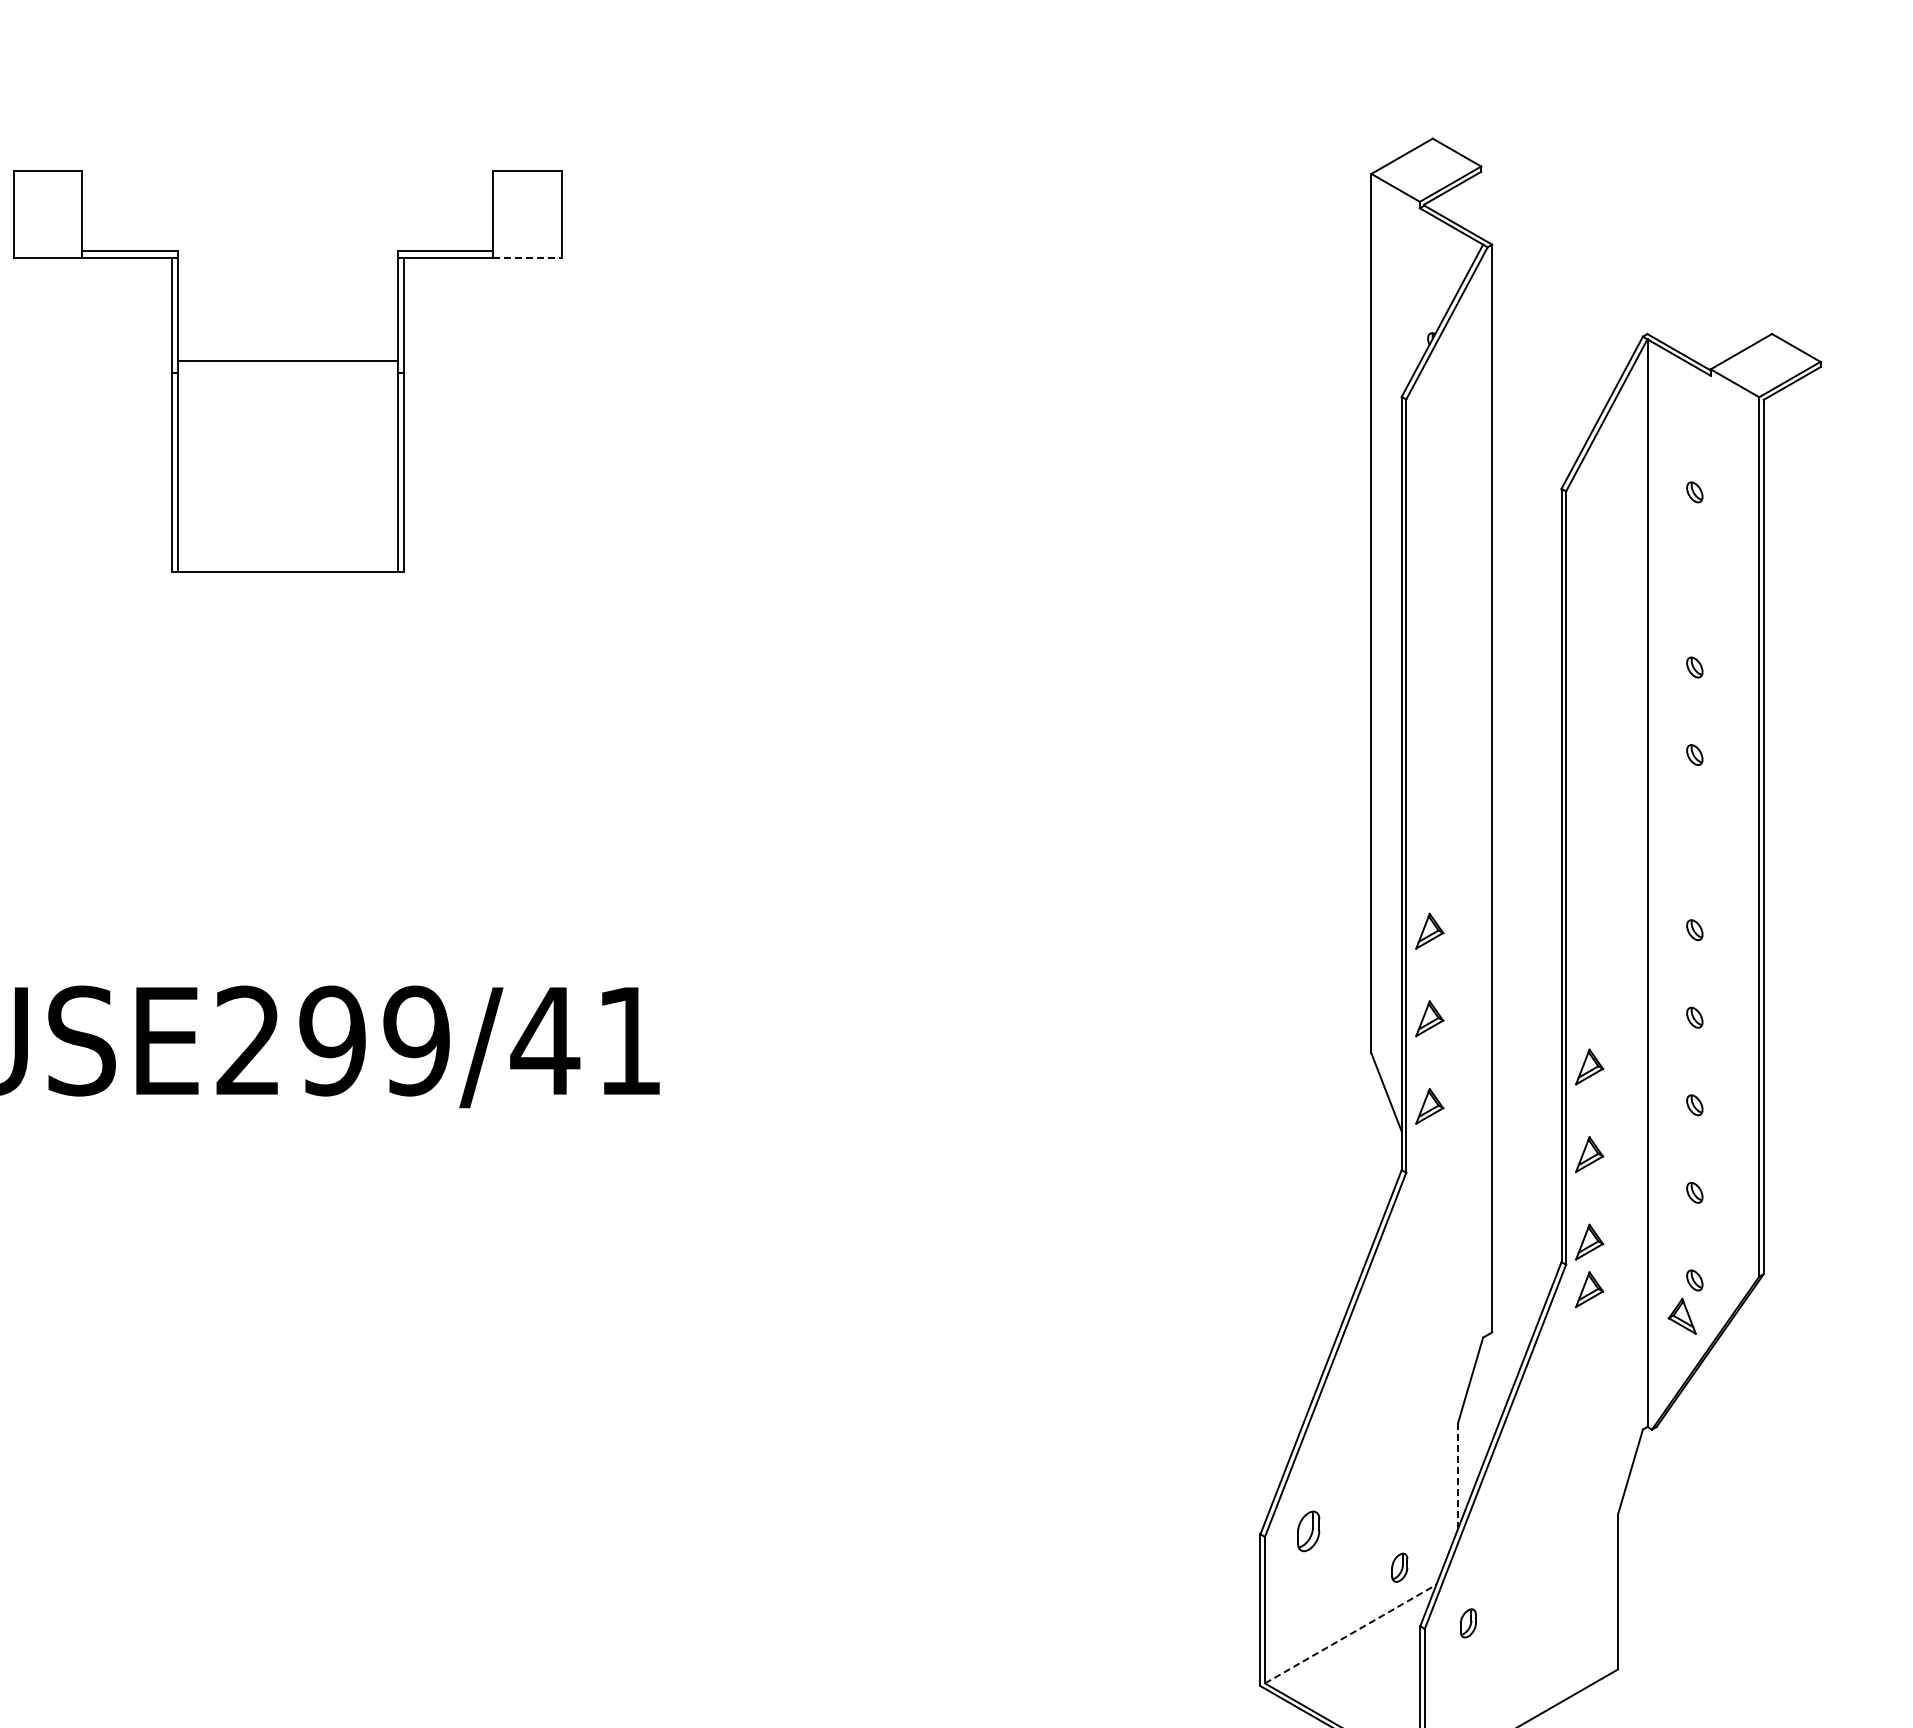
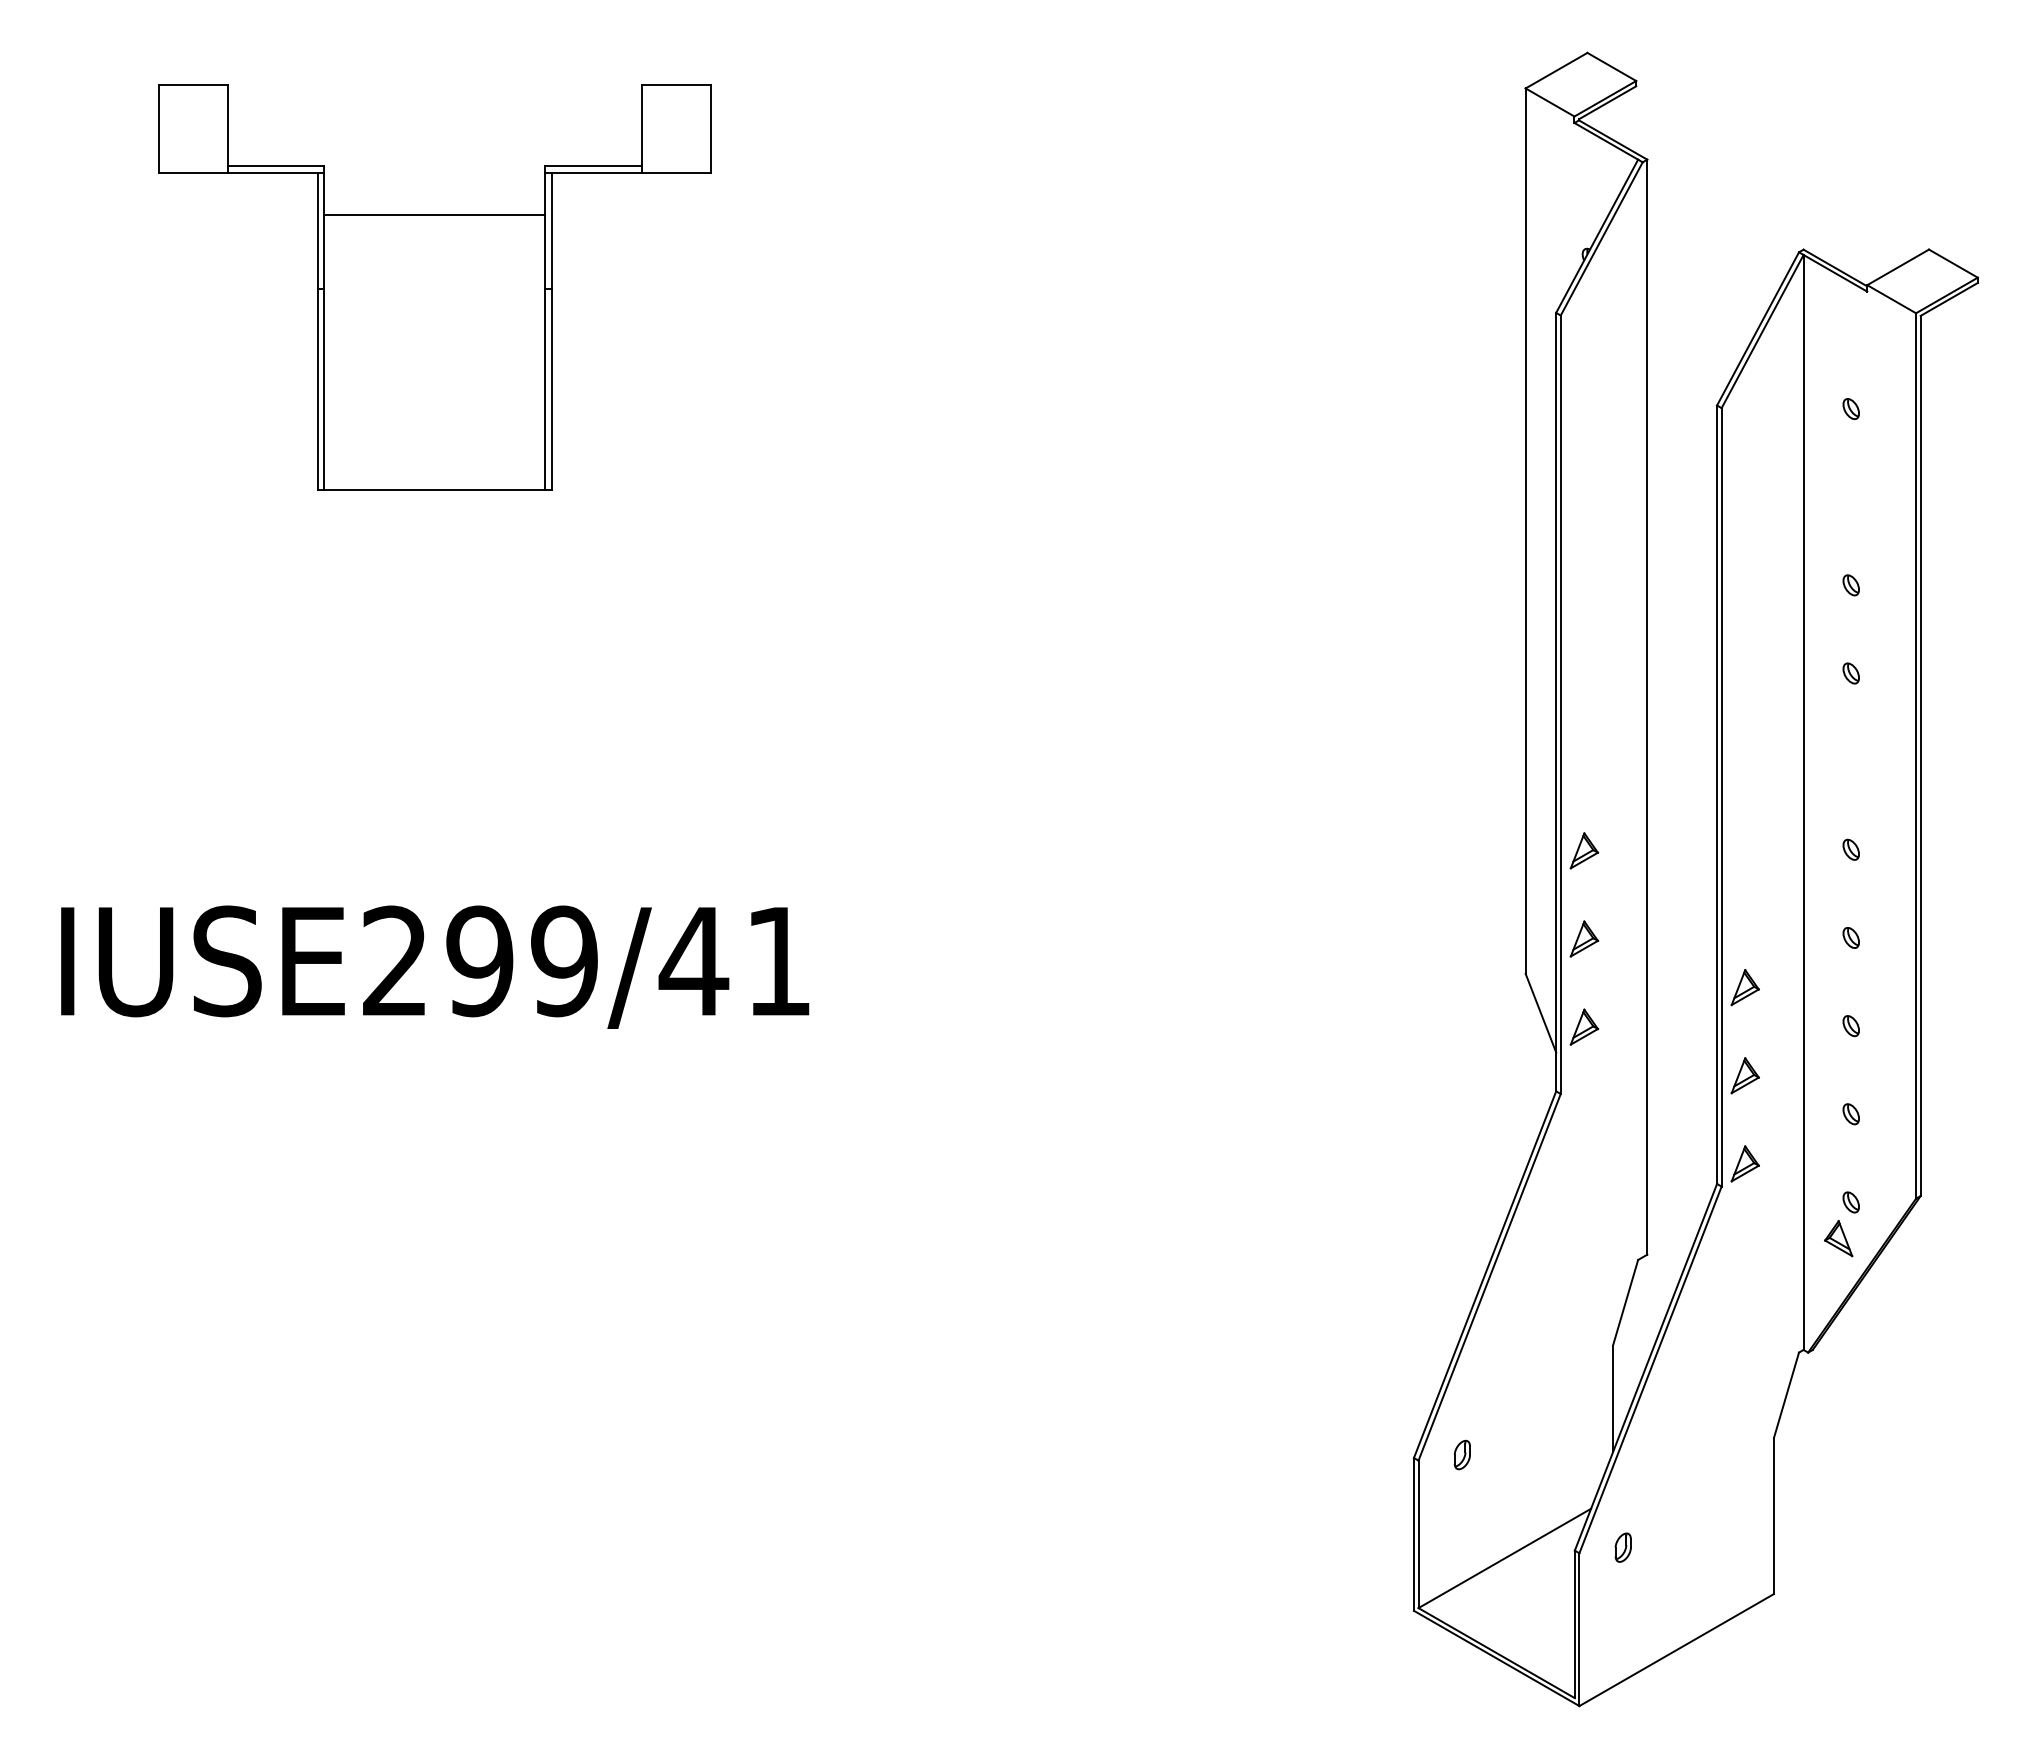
line: (527, 257) -> (676, 172), dashed -> solid
line: (287, 360) -> (434, 214), moved
part: (1588, 1289) -> (1744, 1211), removed
line: (1458, 1475) -> (1613, 1398), dashed -> solid
part: (1307, 1530) -> (1461, 1454), size x0.71
part: (1399, 1567) -> (1553, 1491), removed
line: (1350, 1634) -> (1504, 1558), dashed -> solid

